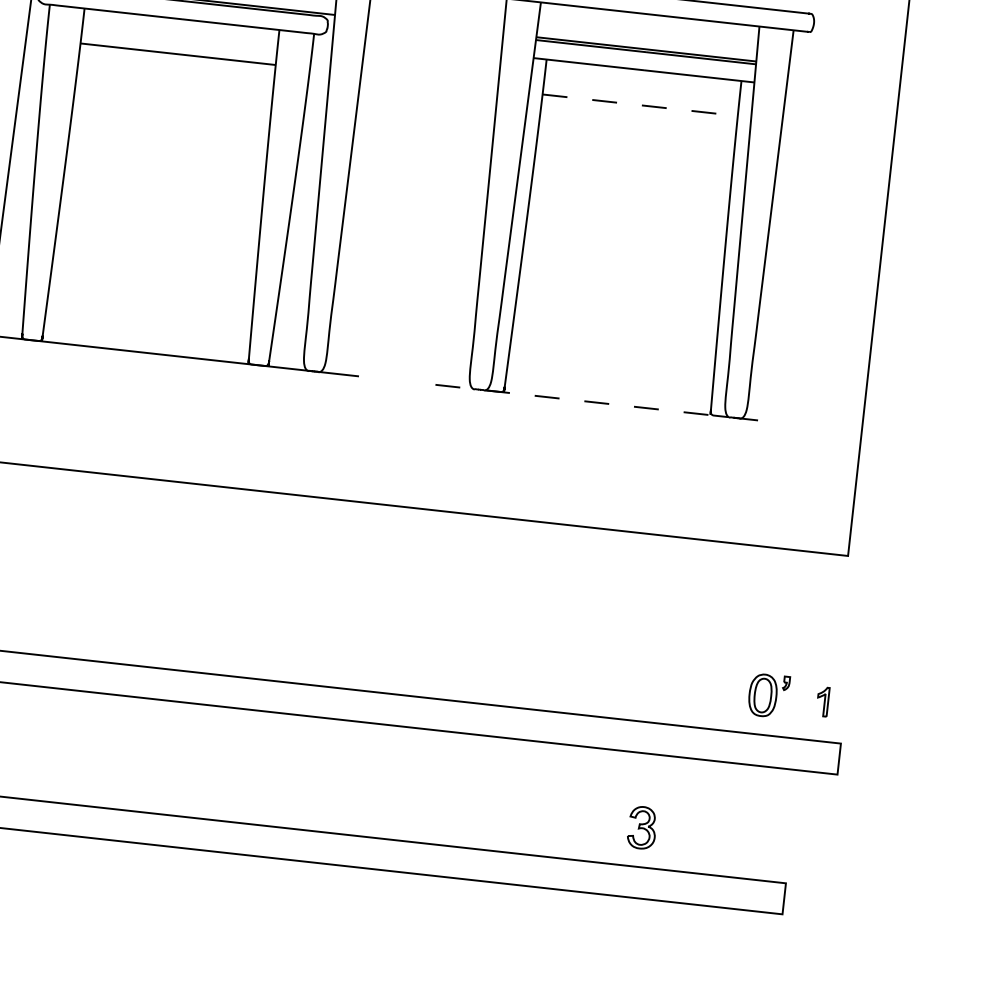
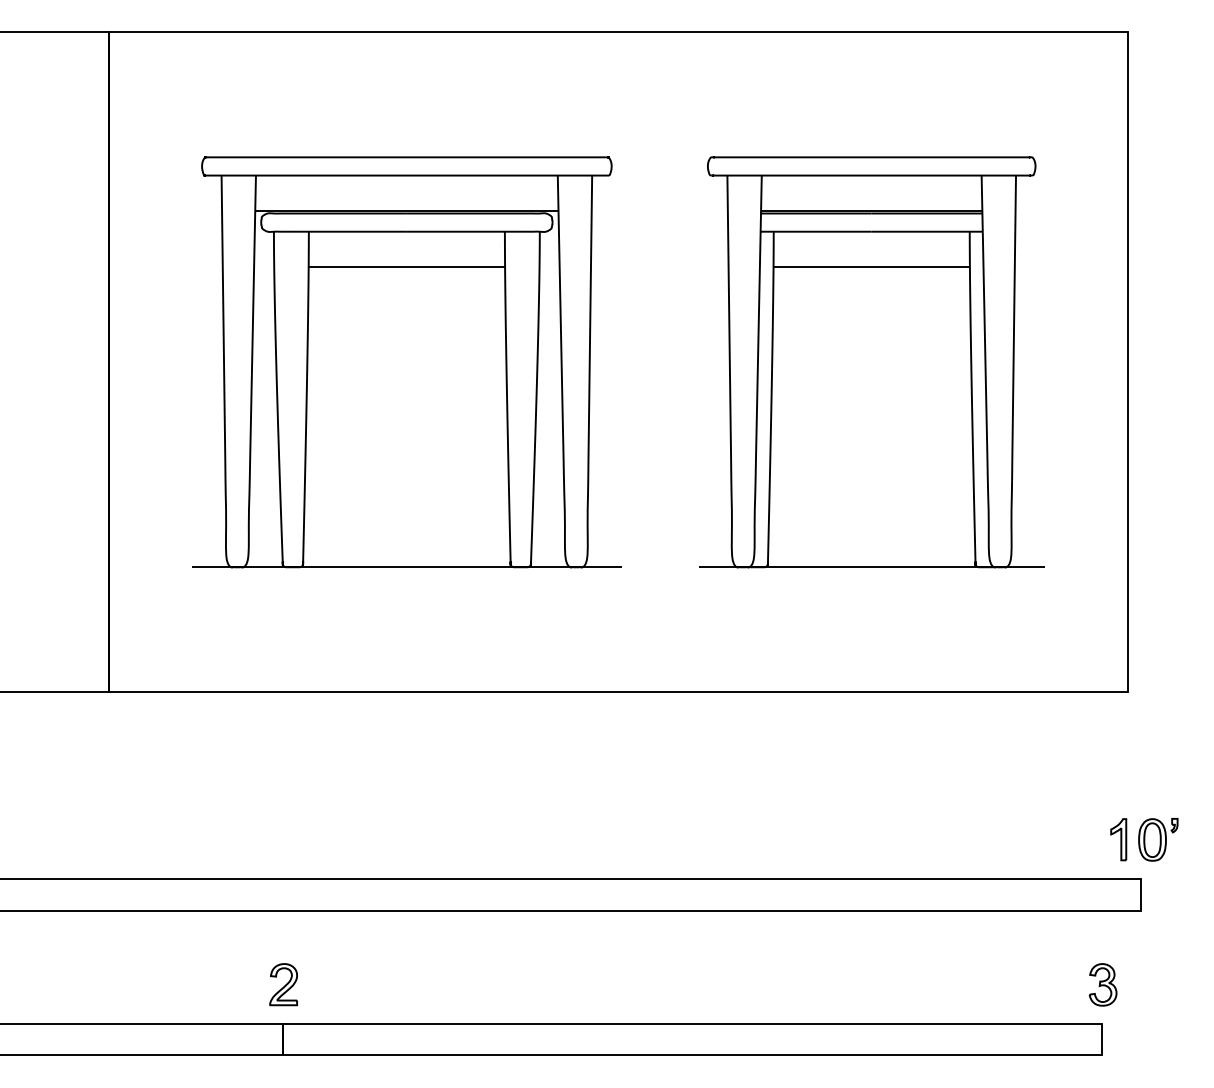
line: (641, 104) -> (872, 266), dashed -> solid
line: (606, 404) -> (871, 567), dashed -> solid
part: (768, 695) -> (1158, 839), moved
part: (822, 701) -> (1118, 839), size x1.43
part: (641, 827) -> (1102, 984), moved

